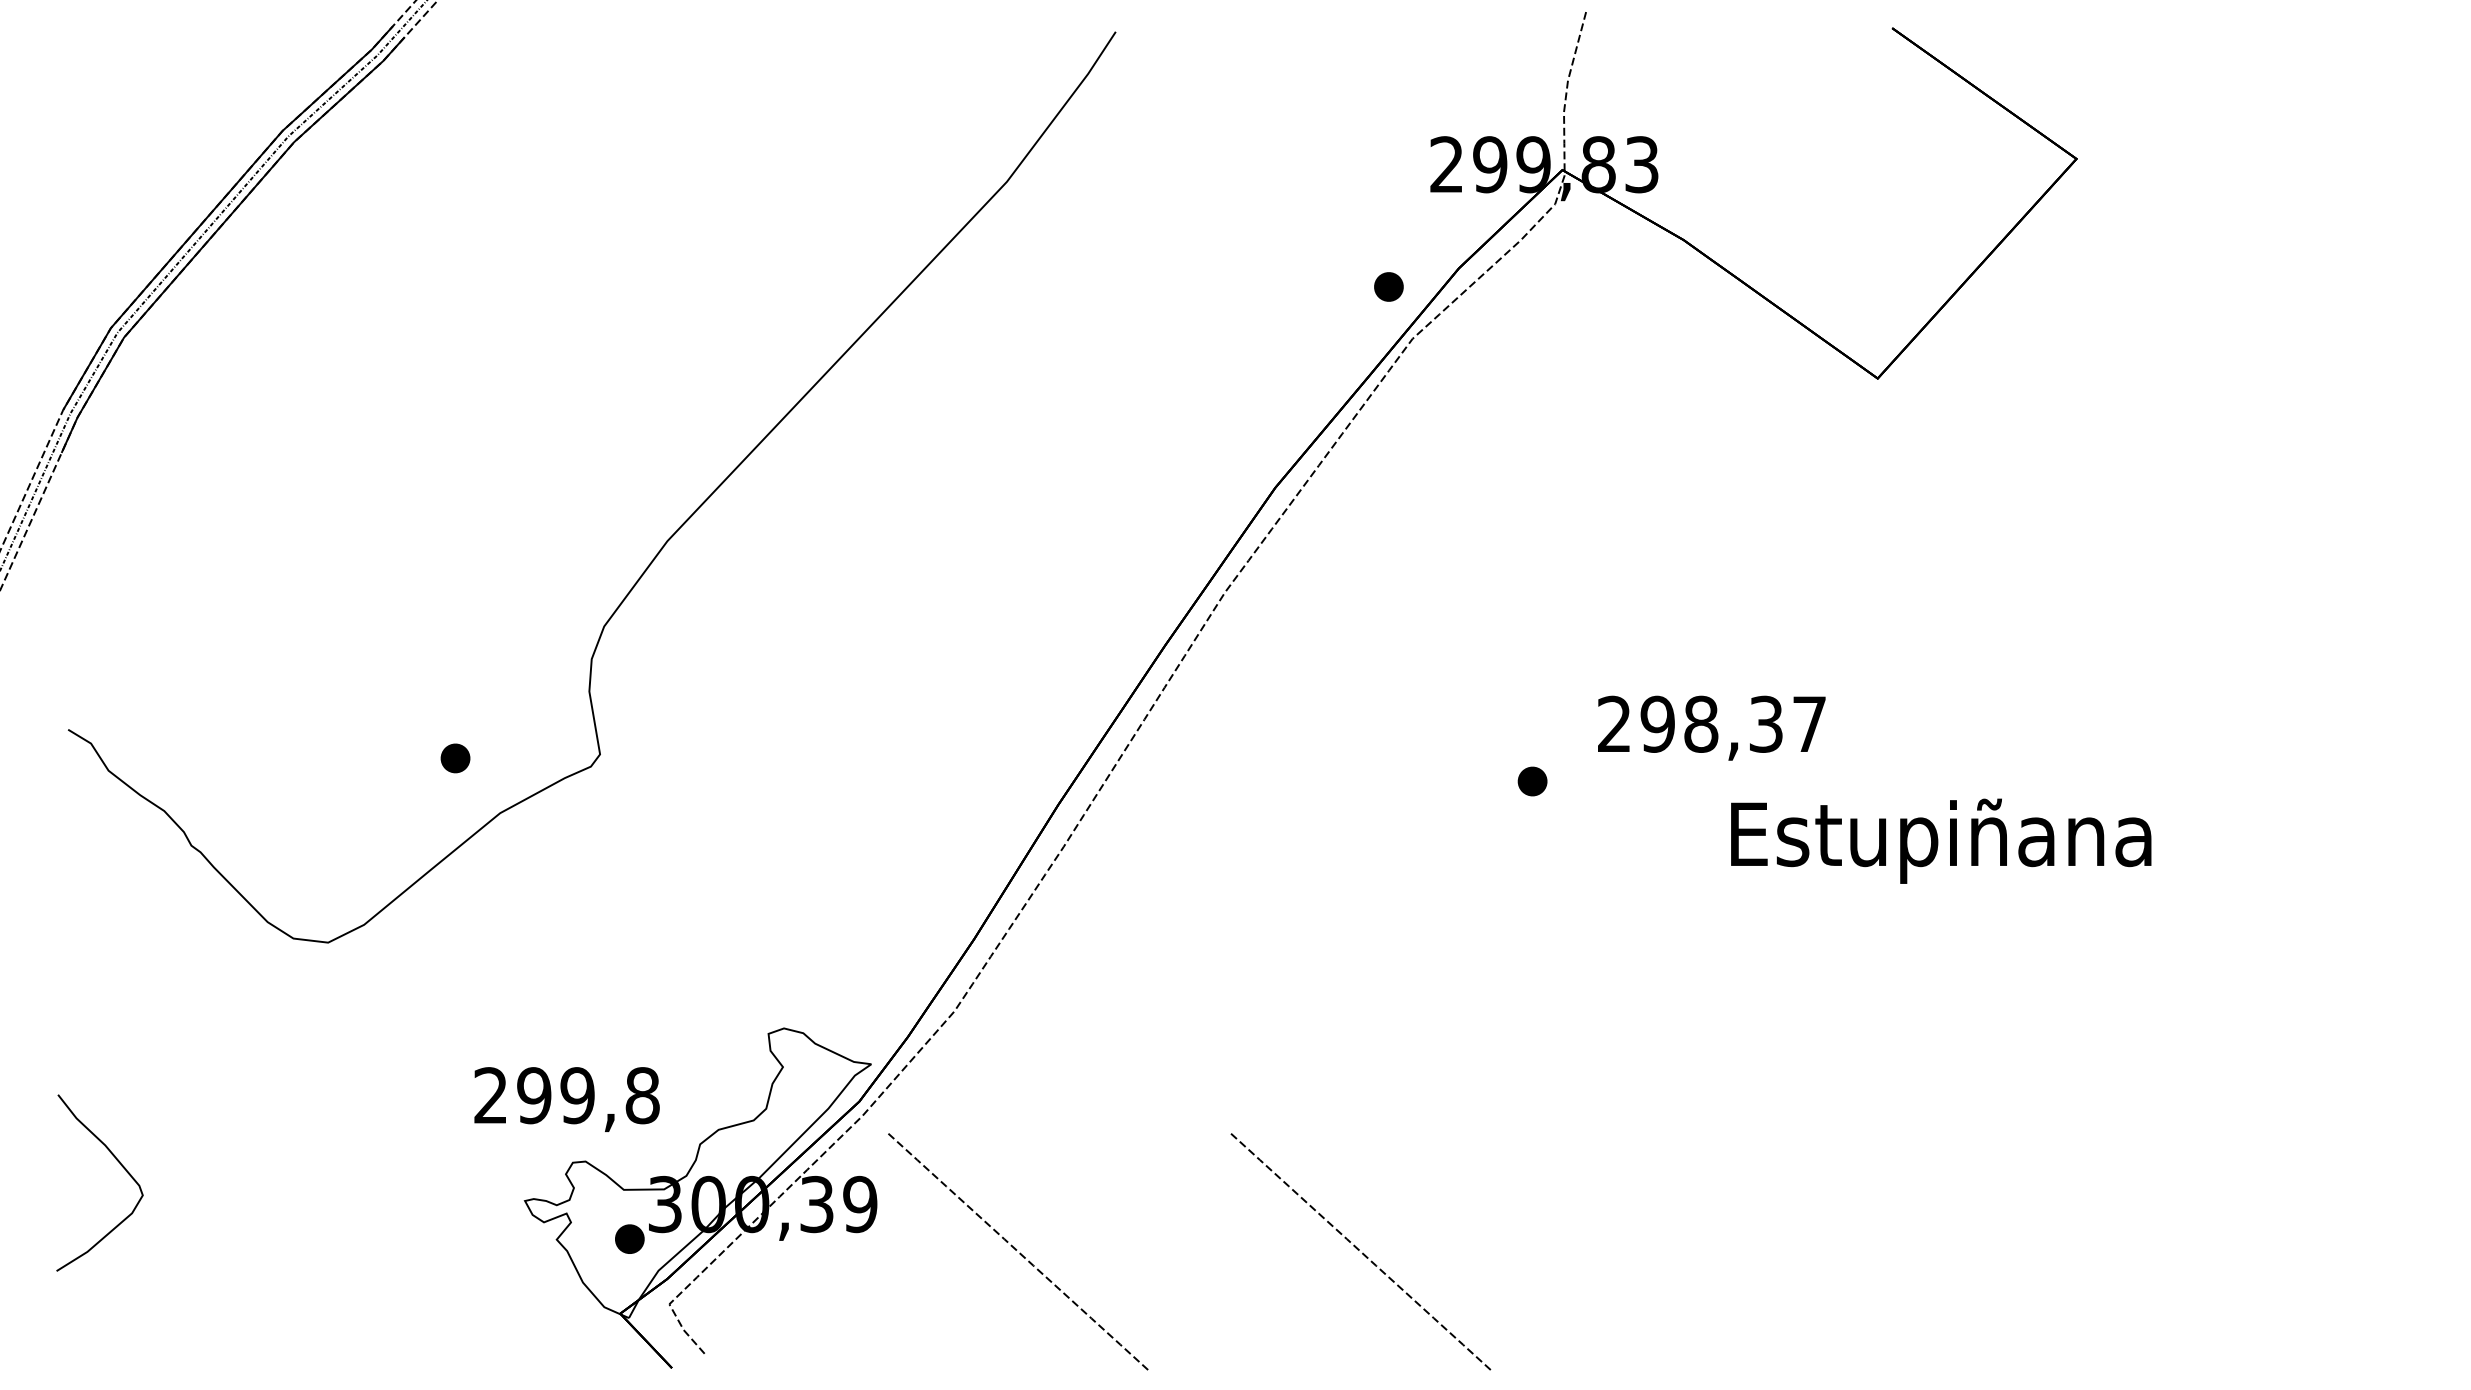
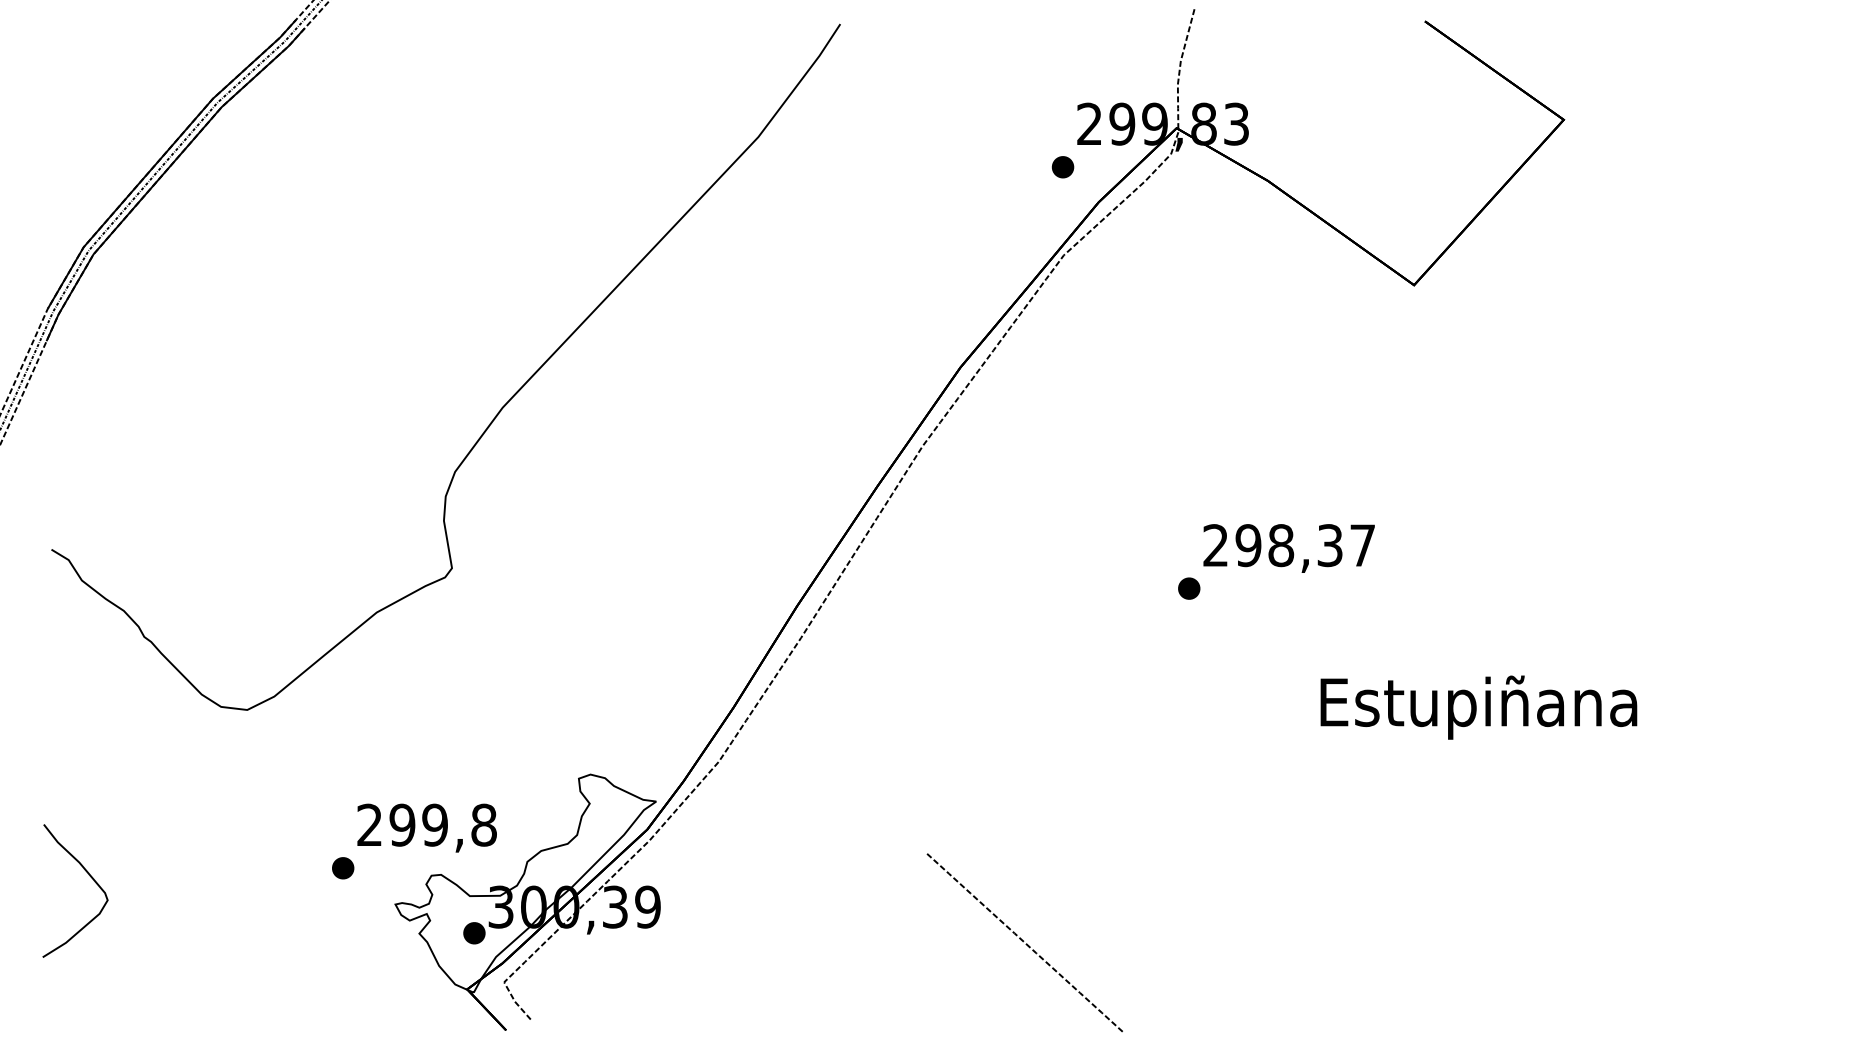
part: (1388, 287) -> (1062, 167), moved
part: (455, 758) -> (343, 868), moved
part: (1532, 781) -> (1189, 588), moved
text: (1940, 841) -> (1478, 707), moved
curve: (1017, 1250) -> (766, 941), removed

